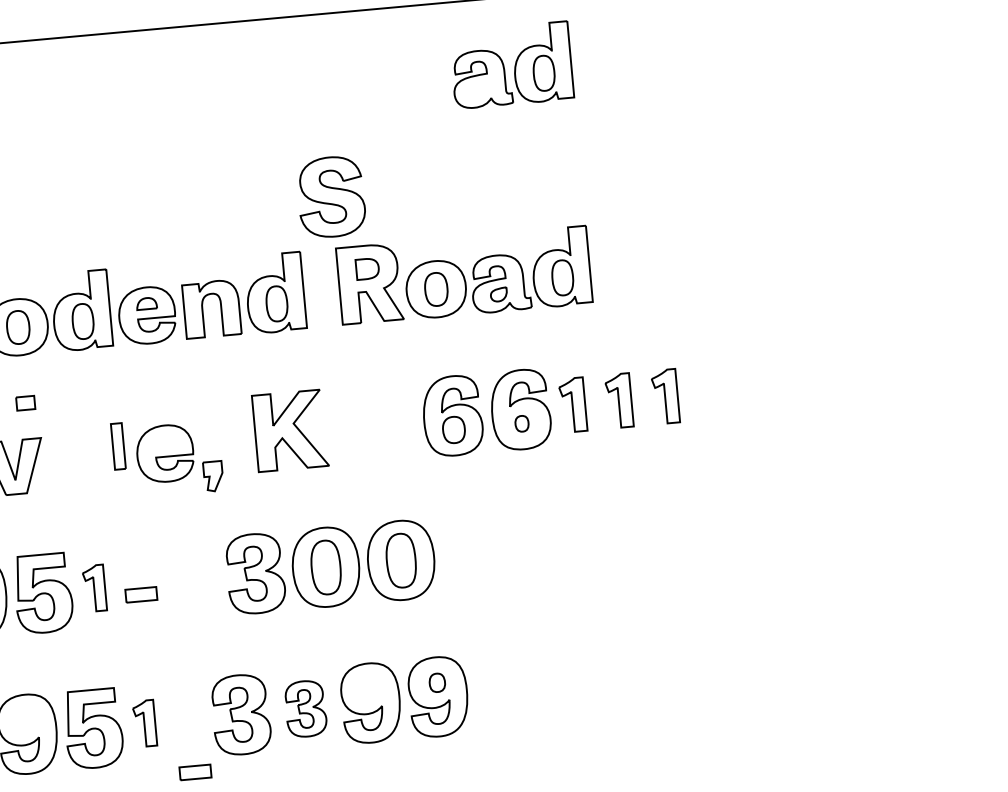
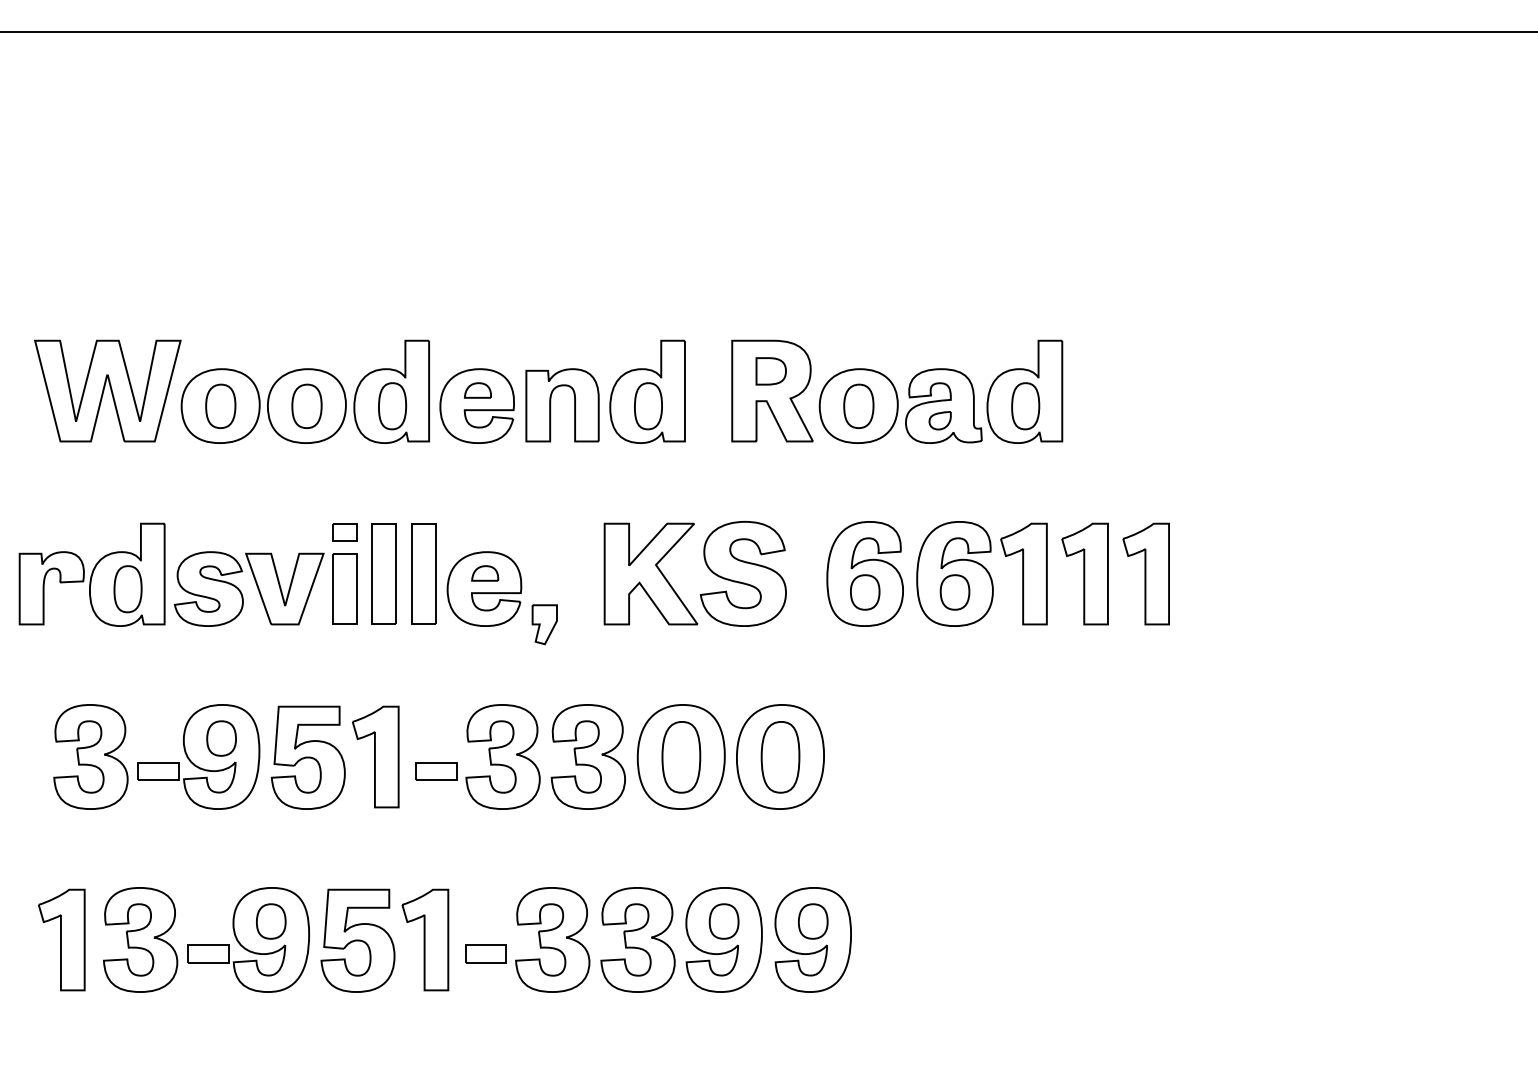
part: (511, 64) -> (984, 121), removed
part: (330, 196) -> (742, 573), moved
part: (665, 396) -> (1145, 573), size x1.43
part: (618, 400) -> (1084, 573), size x1.43
part: (25, 403) -> (344, 532), moved
part: (572, 404) -> (1023, 573), size x1.43
part: (521, 423) -> (954, 592), size x1.67
part: (165, 441) -> (485, 573), added
part: (118, 446) -> (423, 573), size x1.67
part: (87, 448) -> (383, 573), added
part: (59, 462) -> (344, 588), added
part: (190, 579) -> (502, 756), added
part: (94, 588) -> (375, 756), size x1.67
part: (437, 682) -> (813, 921), size x1.43
part: (369, 689) -> (723, 921), added
part: (305, 708) -> (637, 939), size x1.43
part: (26, 720) -> (271, 921), added
part: (144, 723) -> (425, 939), size x1.67
part: (195, 772) -> (485, 953), moved

